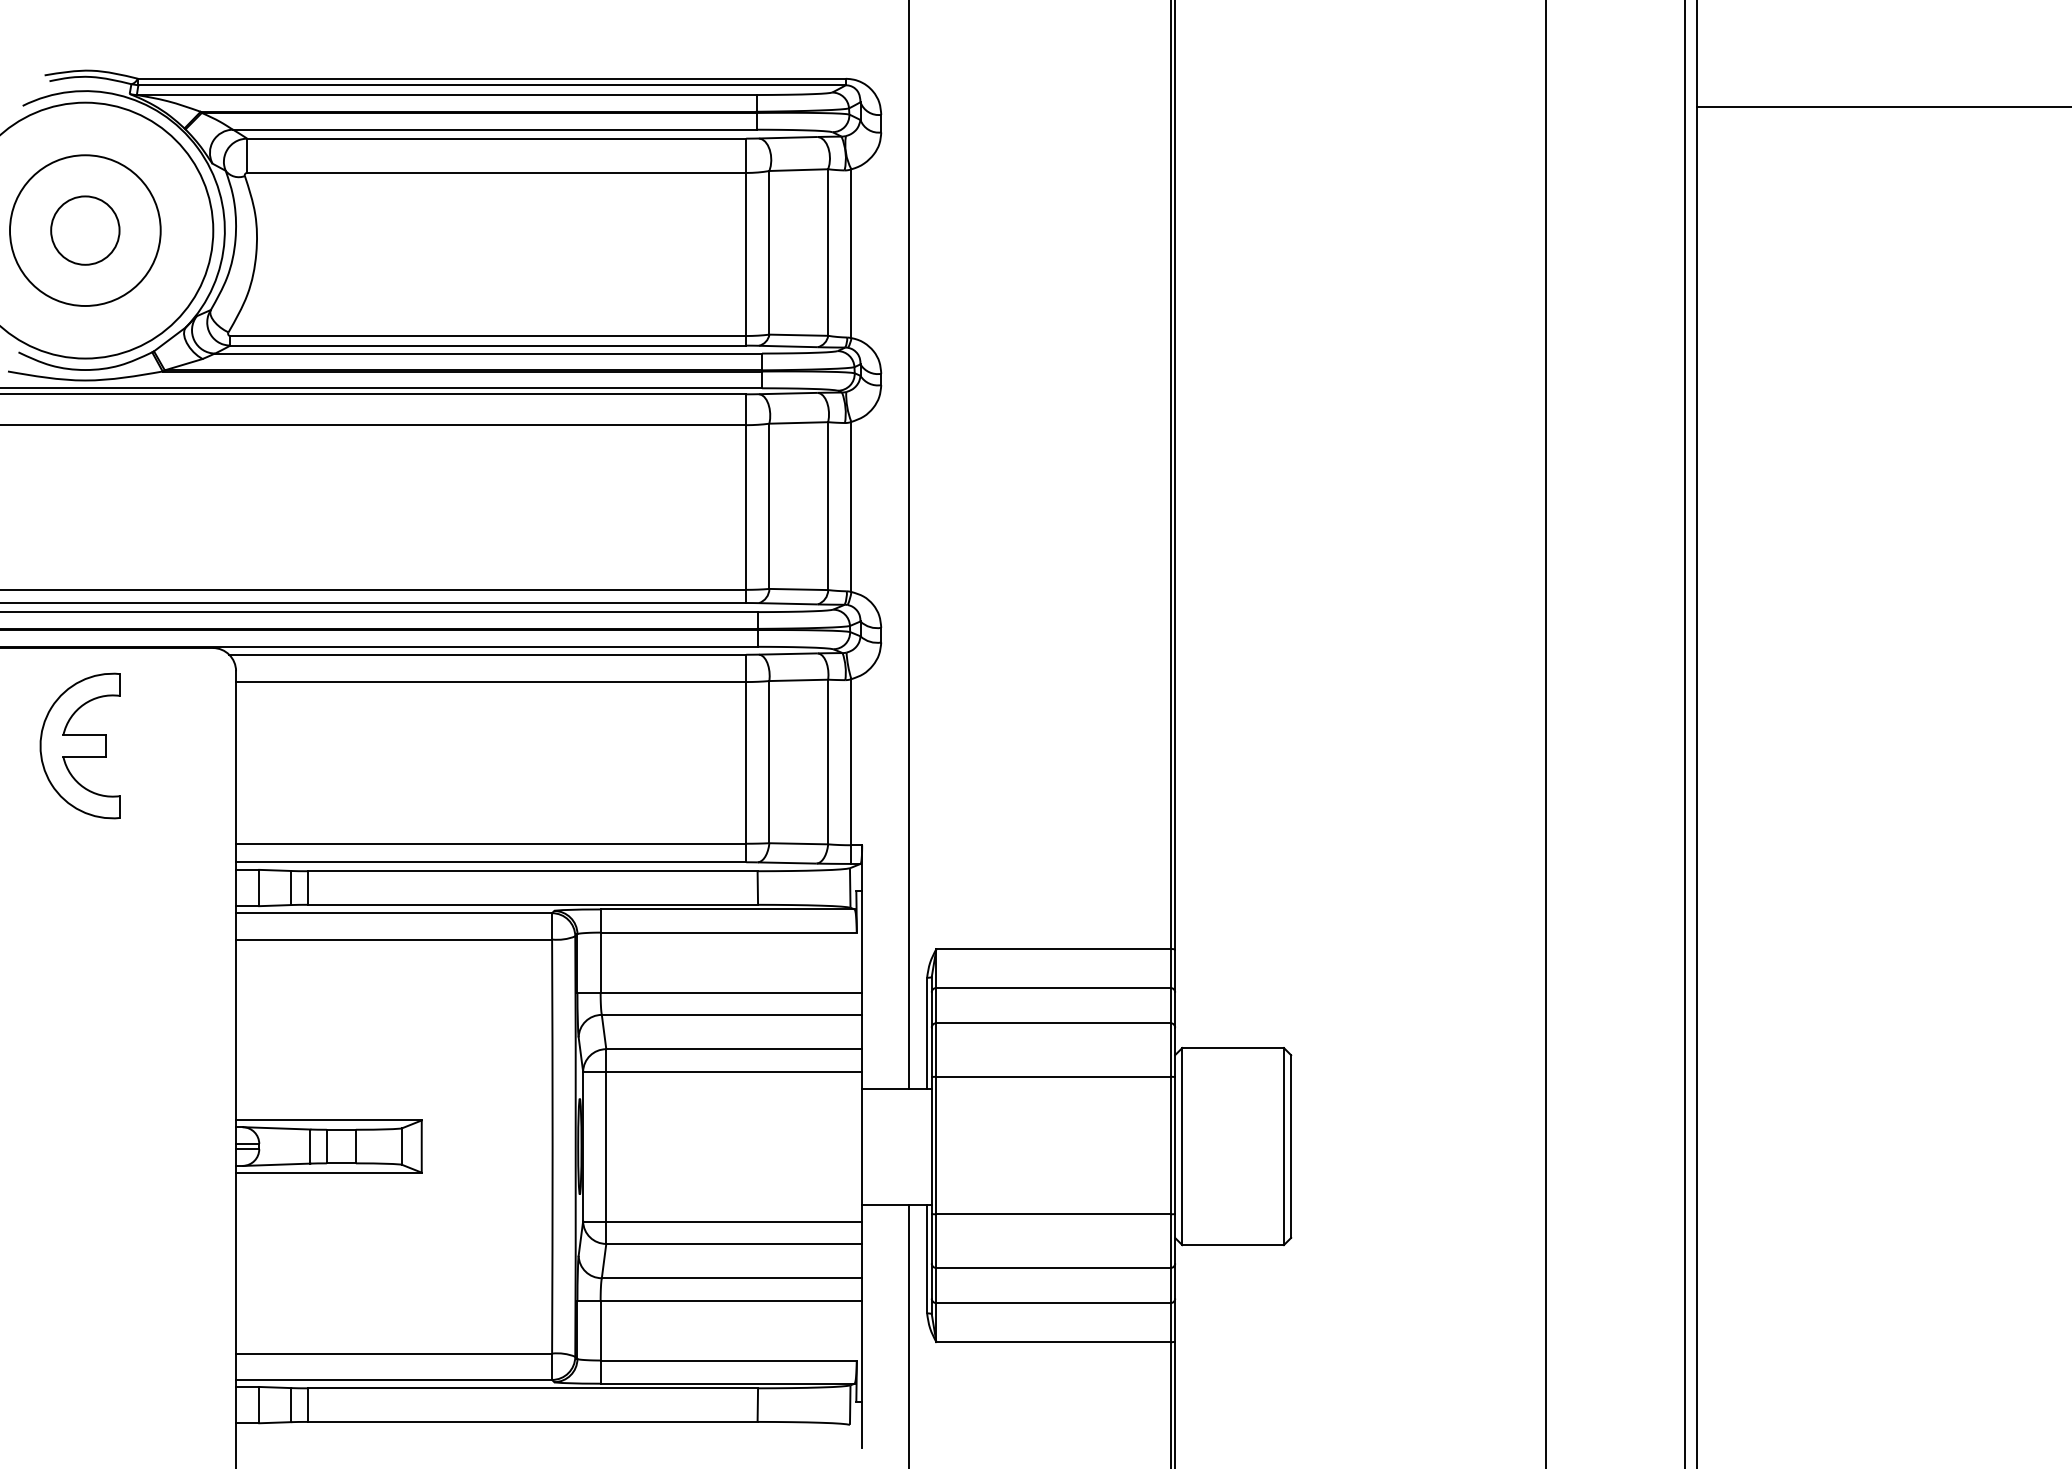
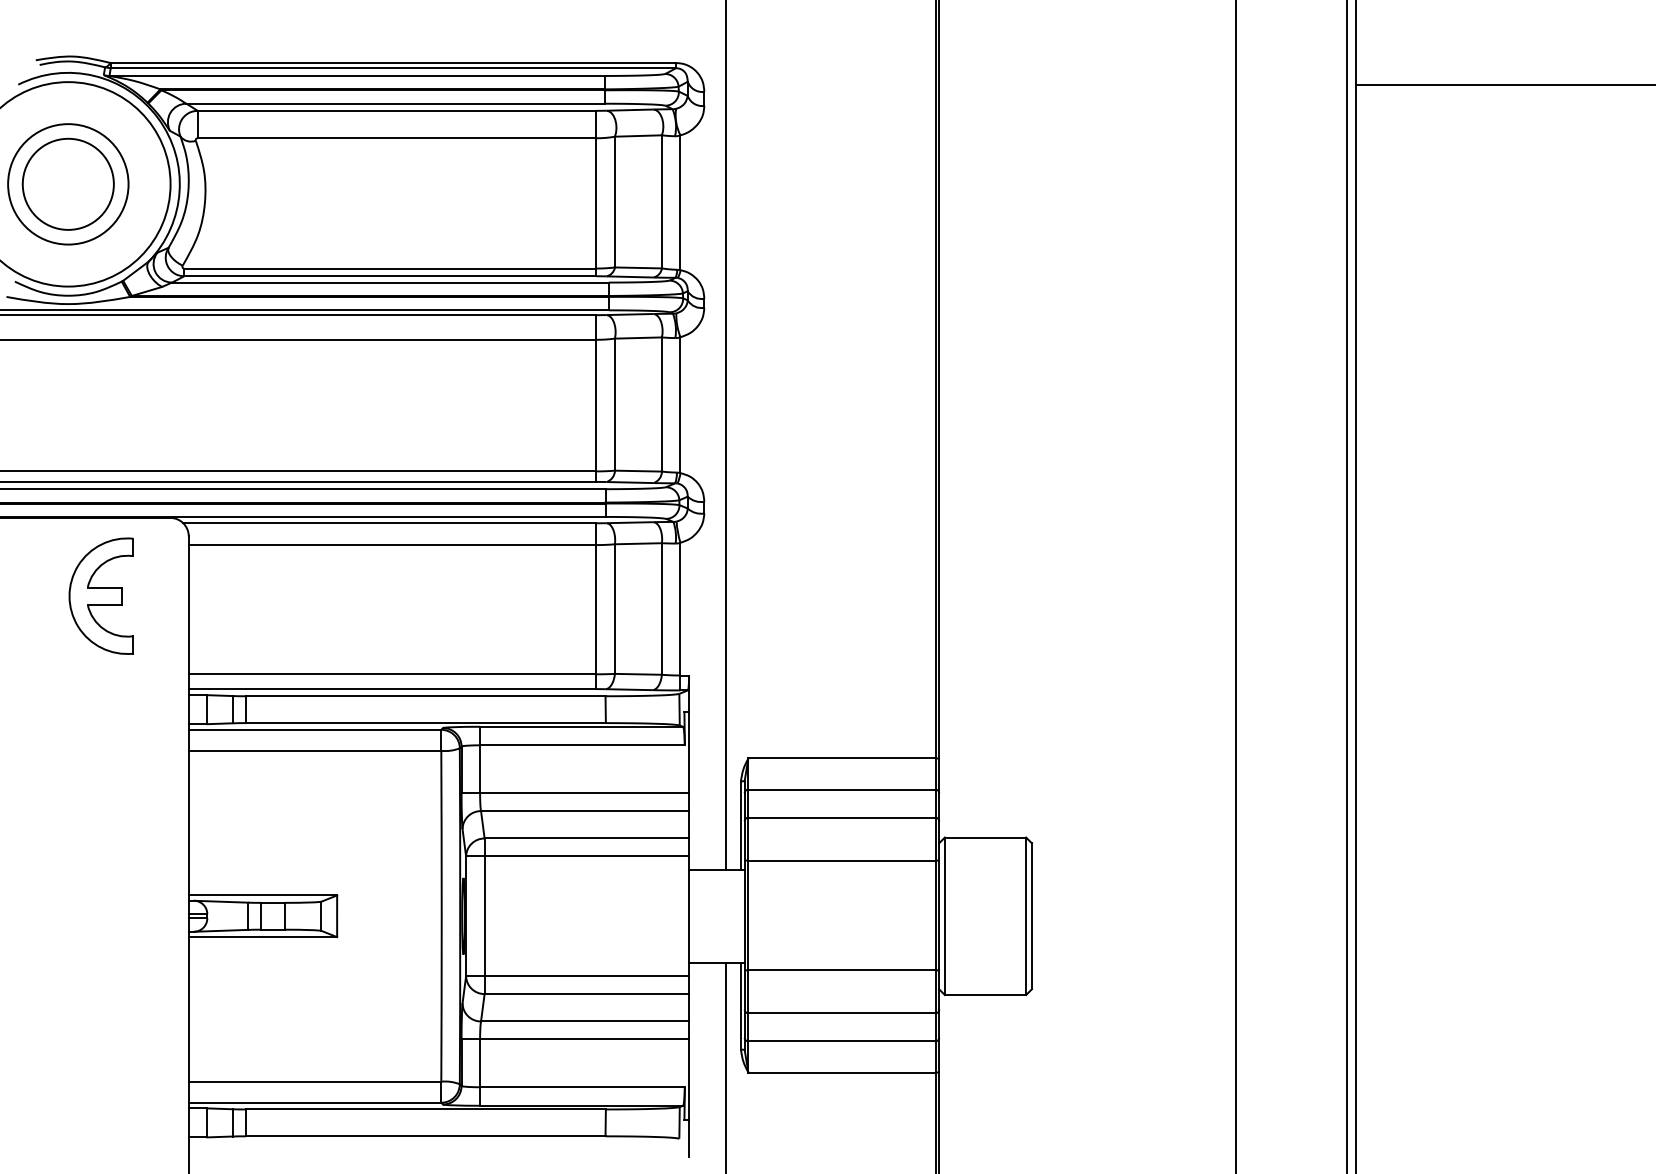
circle: (84, 229) -> (67, 183), size x1.67
part: (79, 745) -> (100, 595), moved

